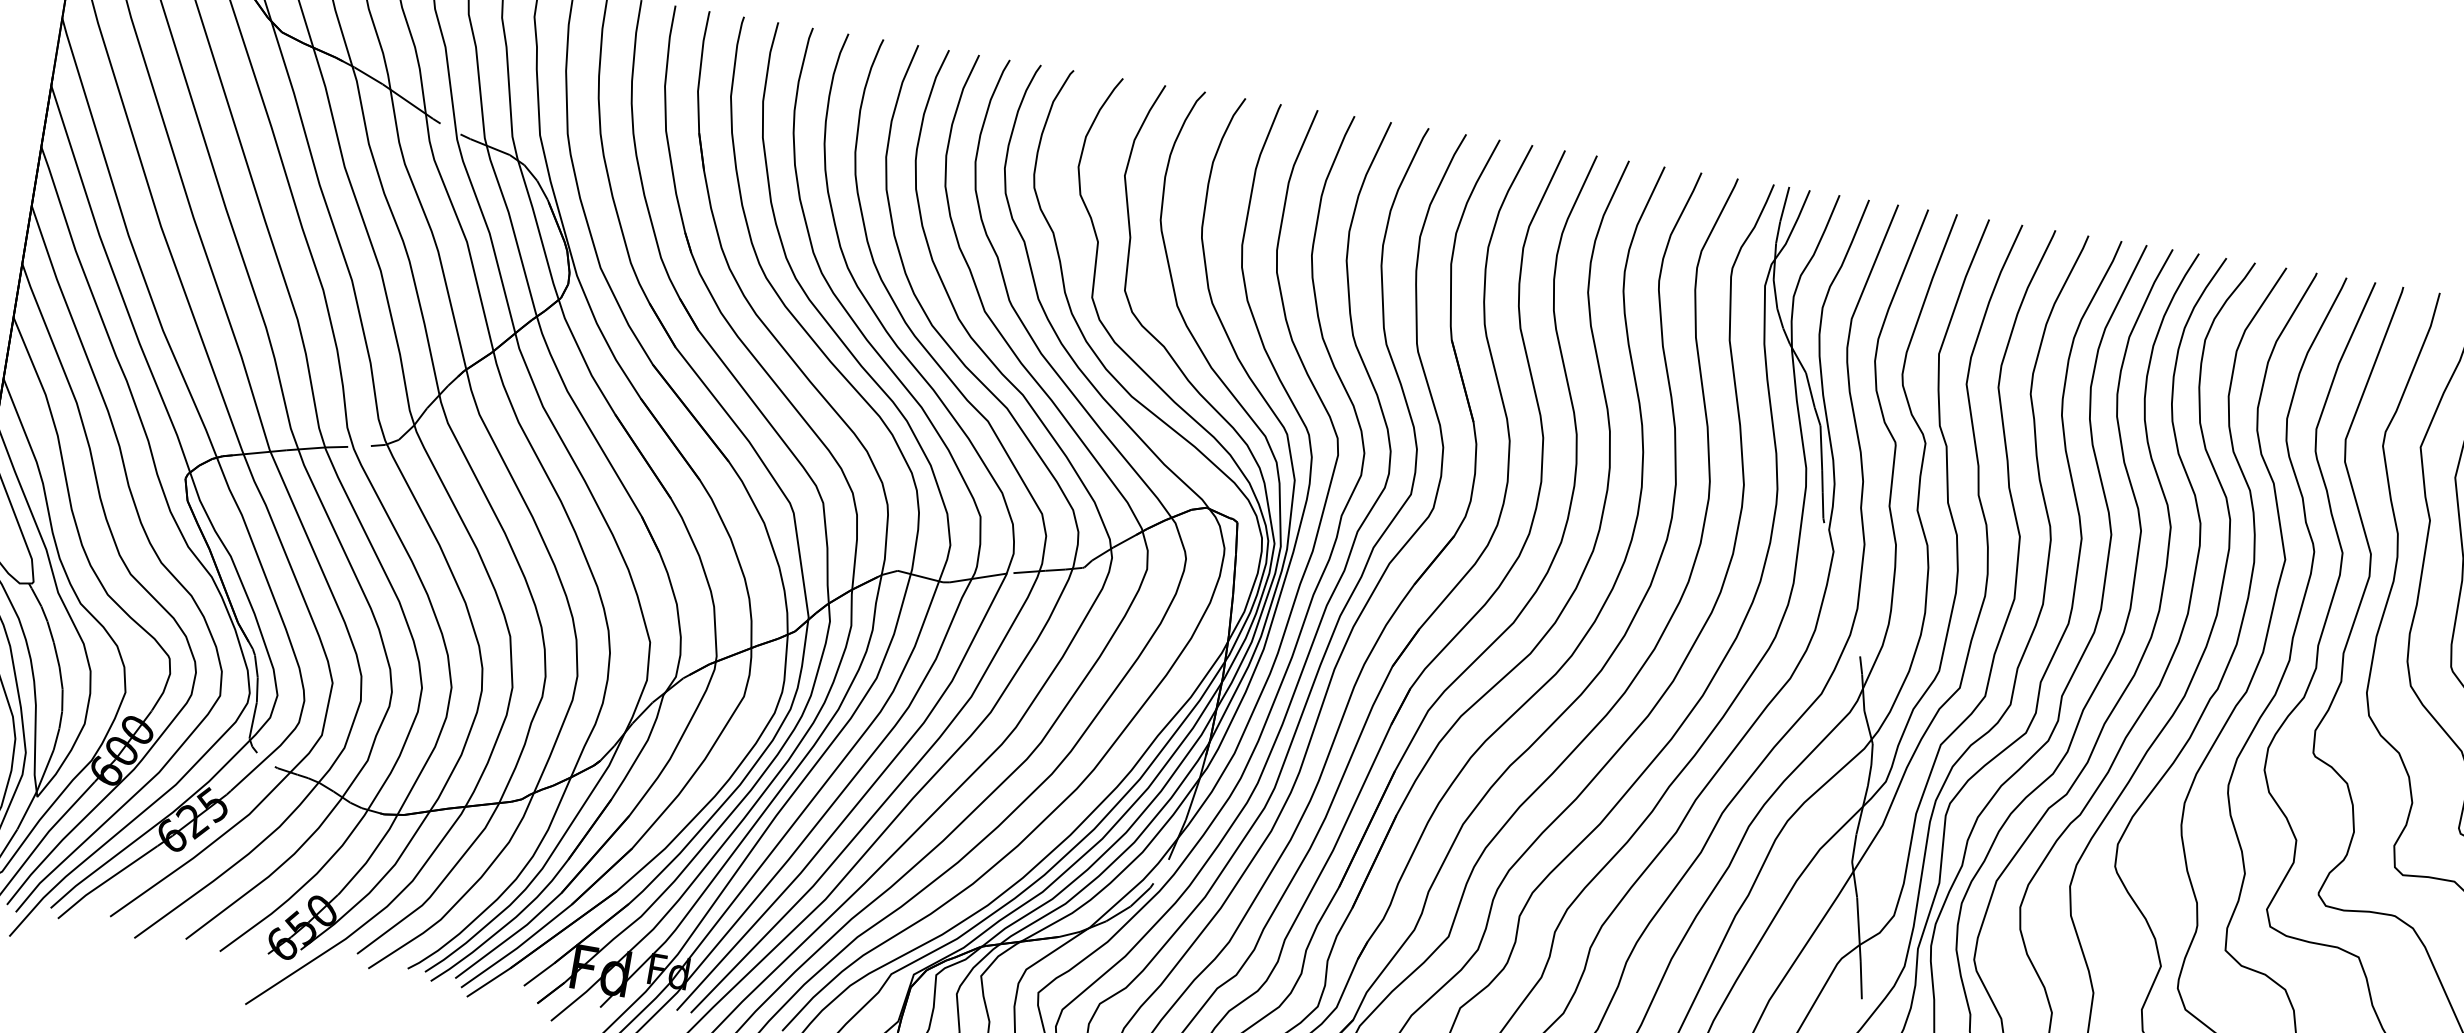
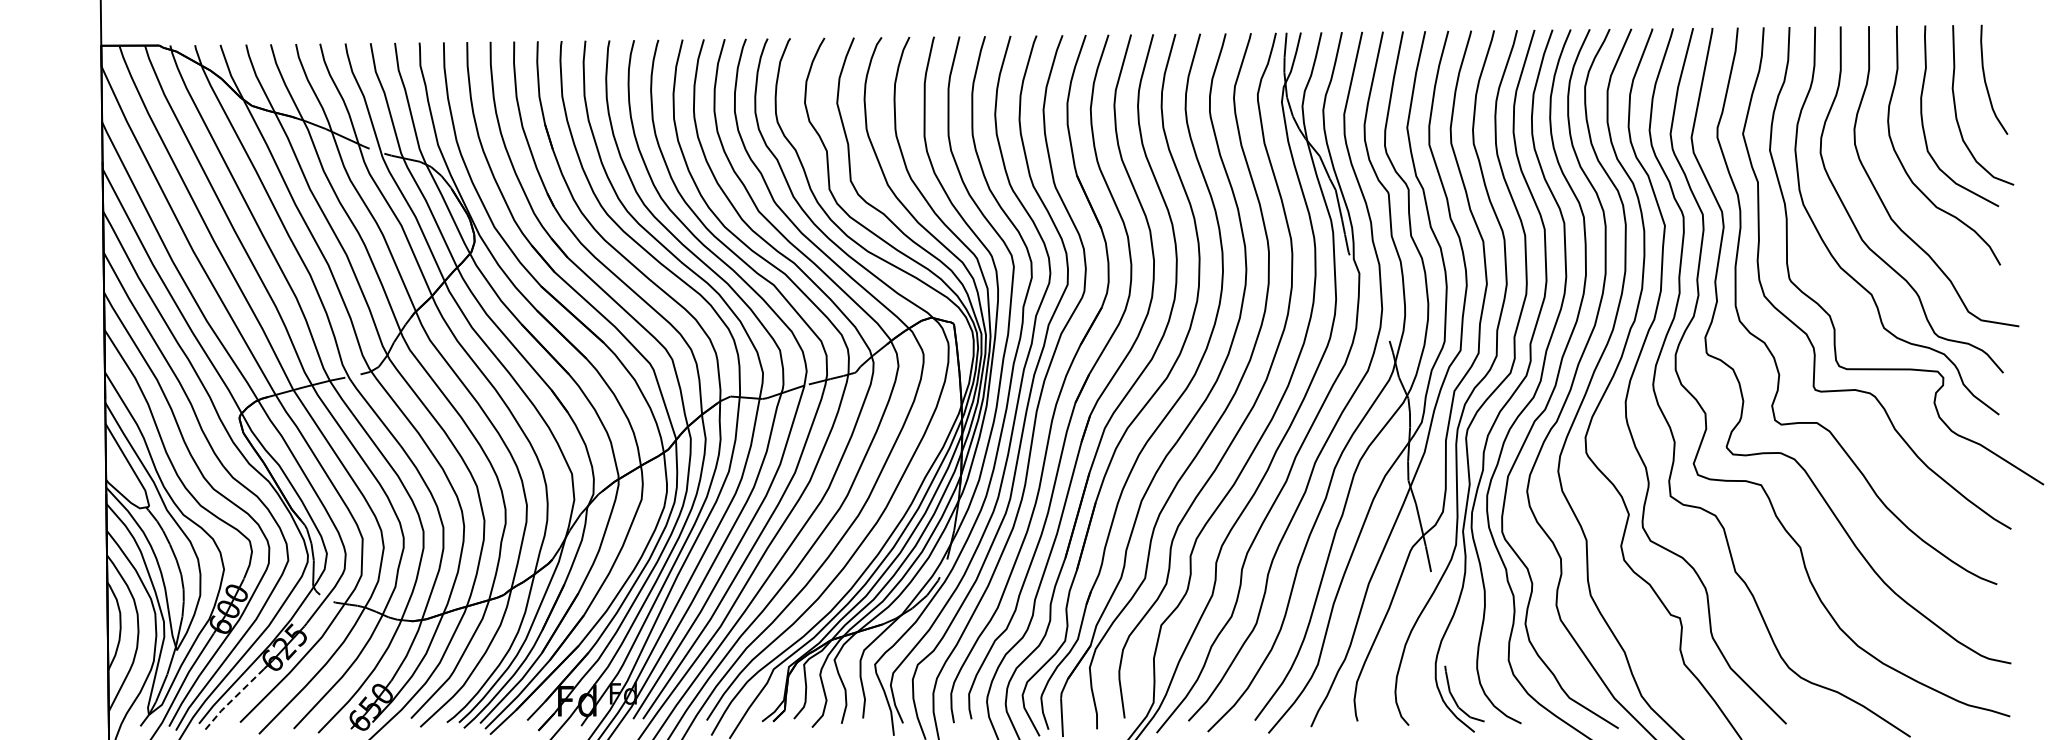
line: (106, 881) -> (233, 699), solid -> dashed

